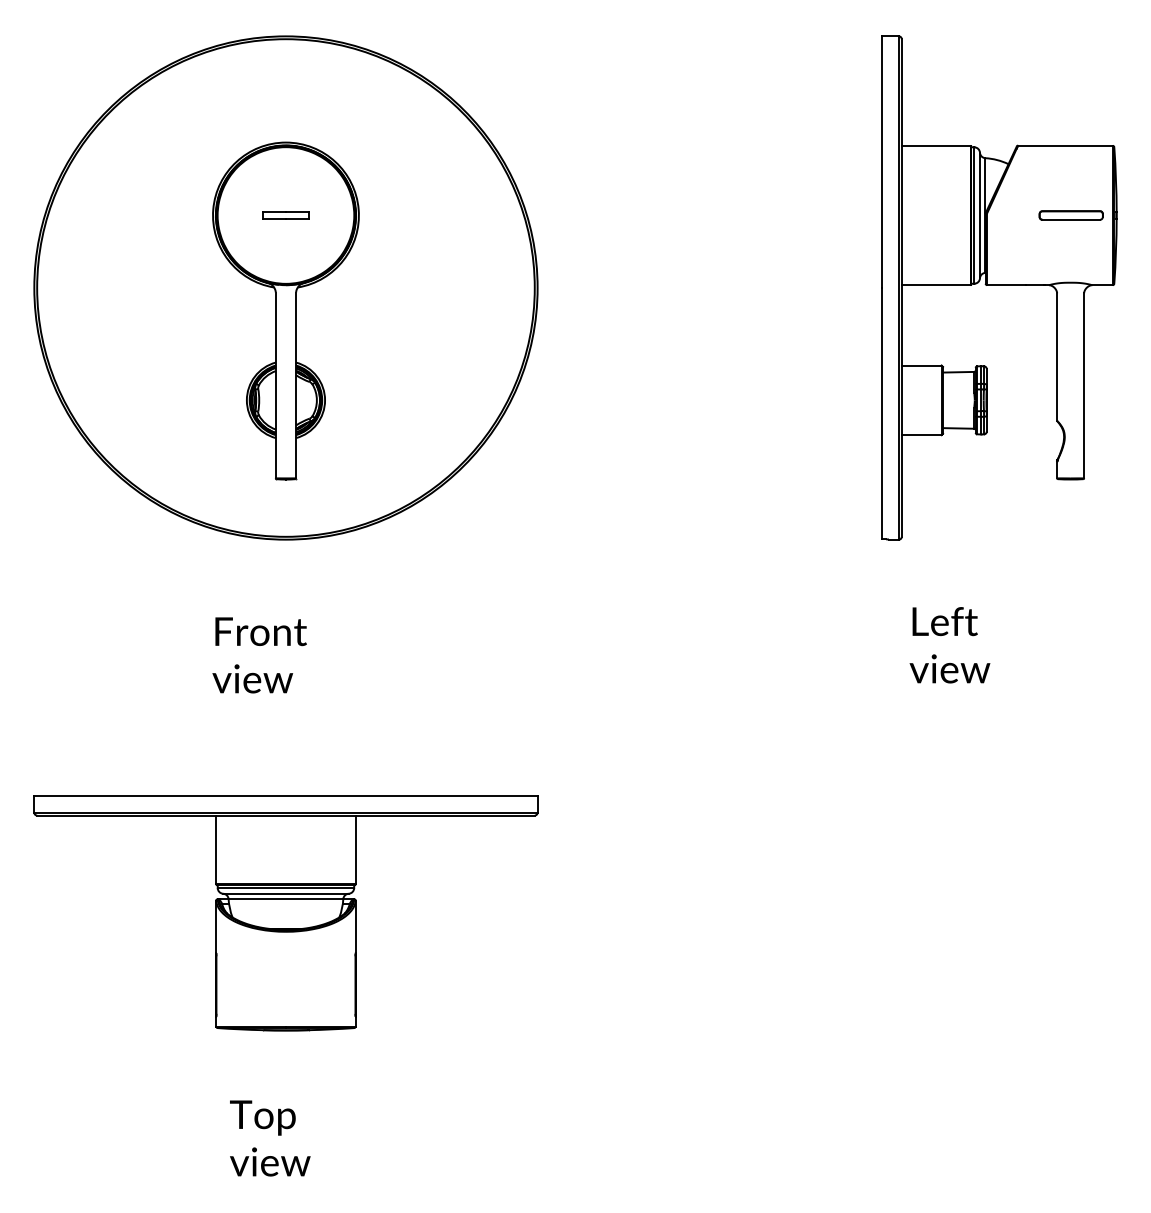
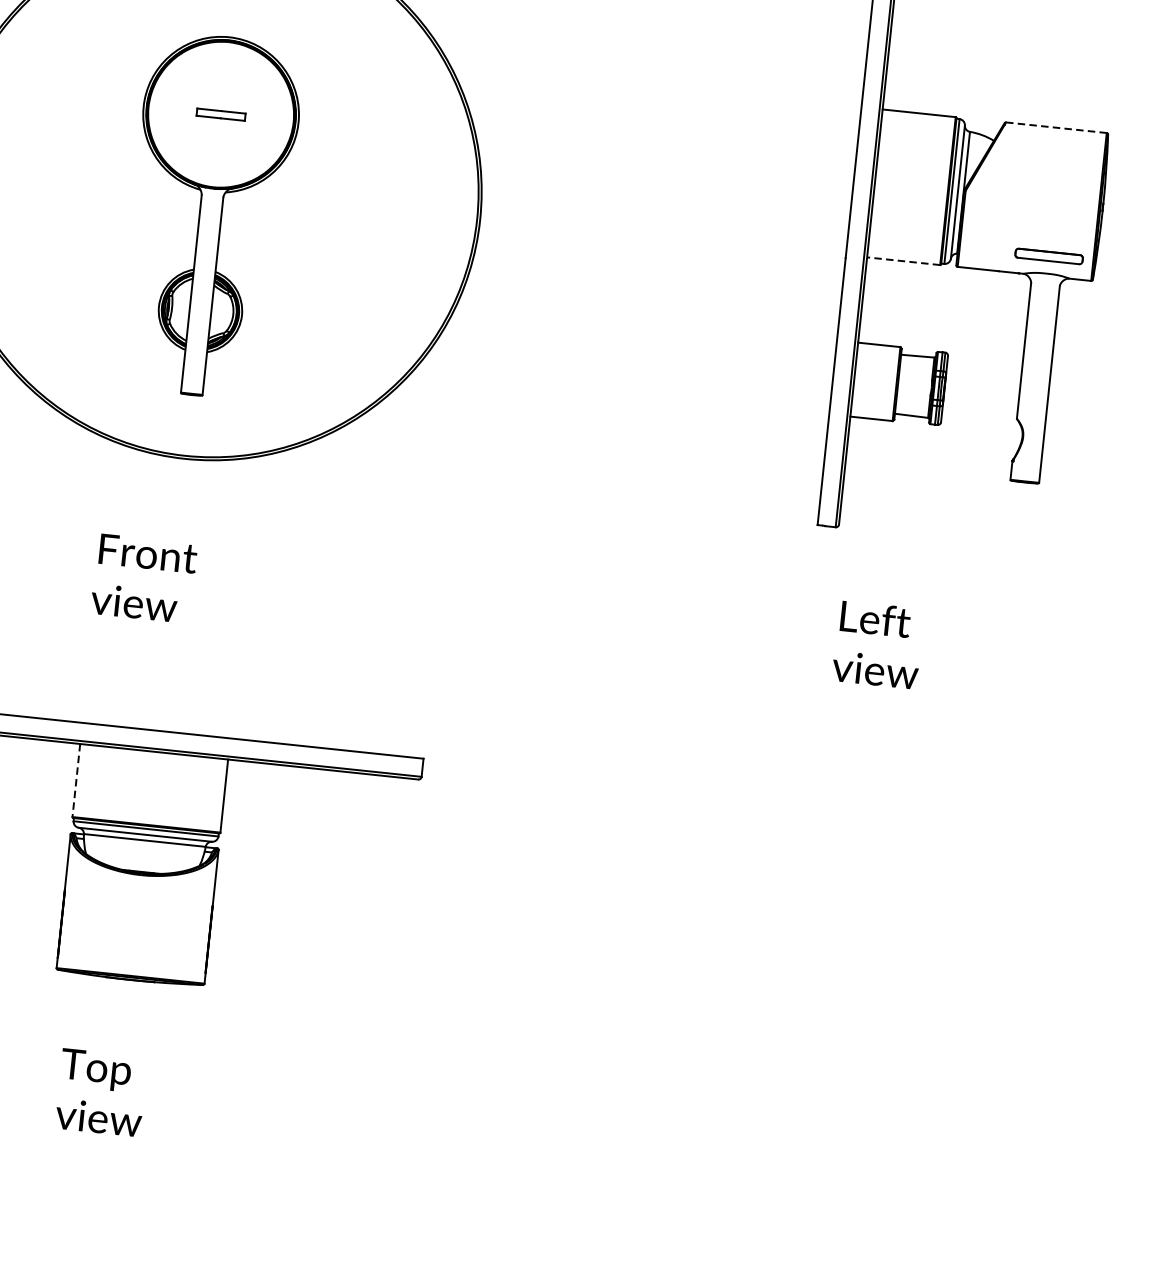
line: (1065, 145) -> (1056, 127), solid -> dashed
part: (1070, 215) -> (1048, 256), moved
line: (935, 285) -> (902, 261), solid -> dashed
line: (216, 850) -> (76, 781), solid -> dashed

